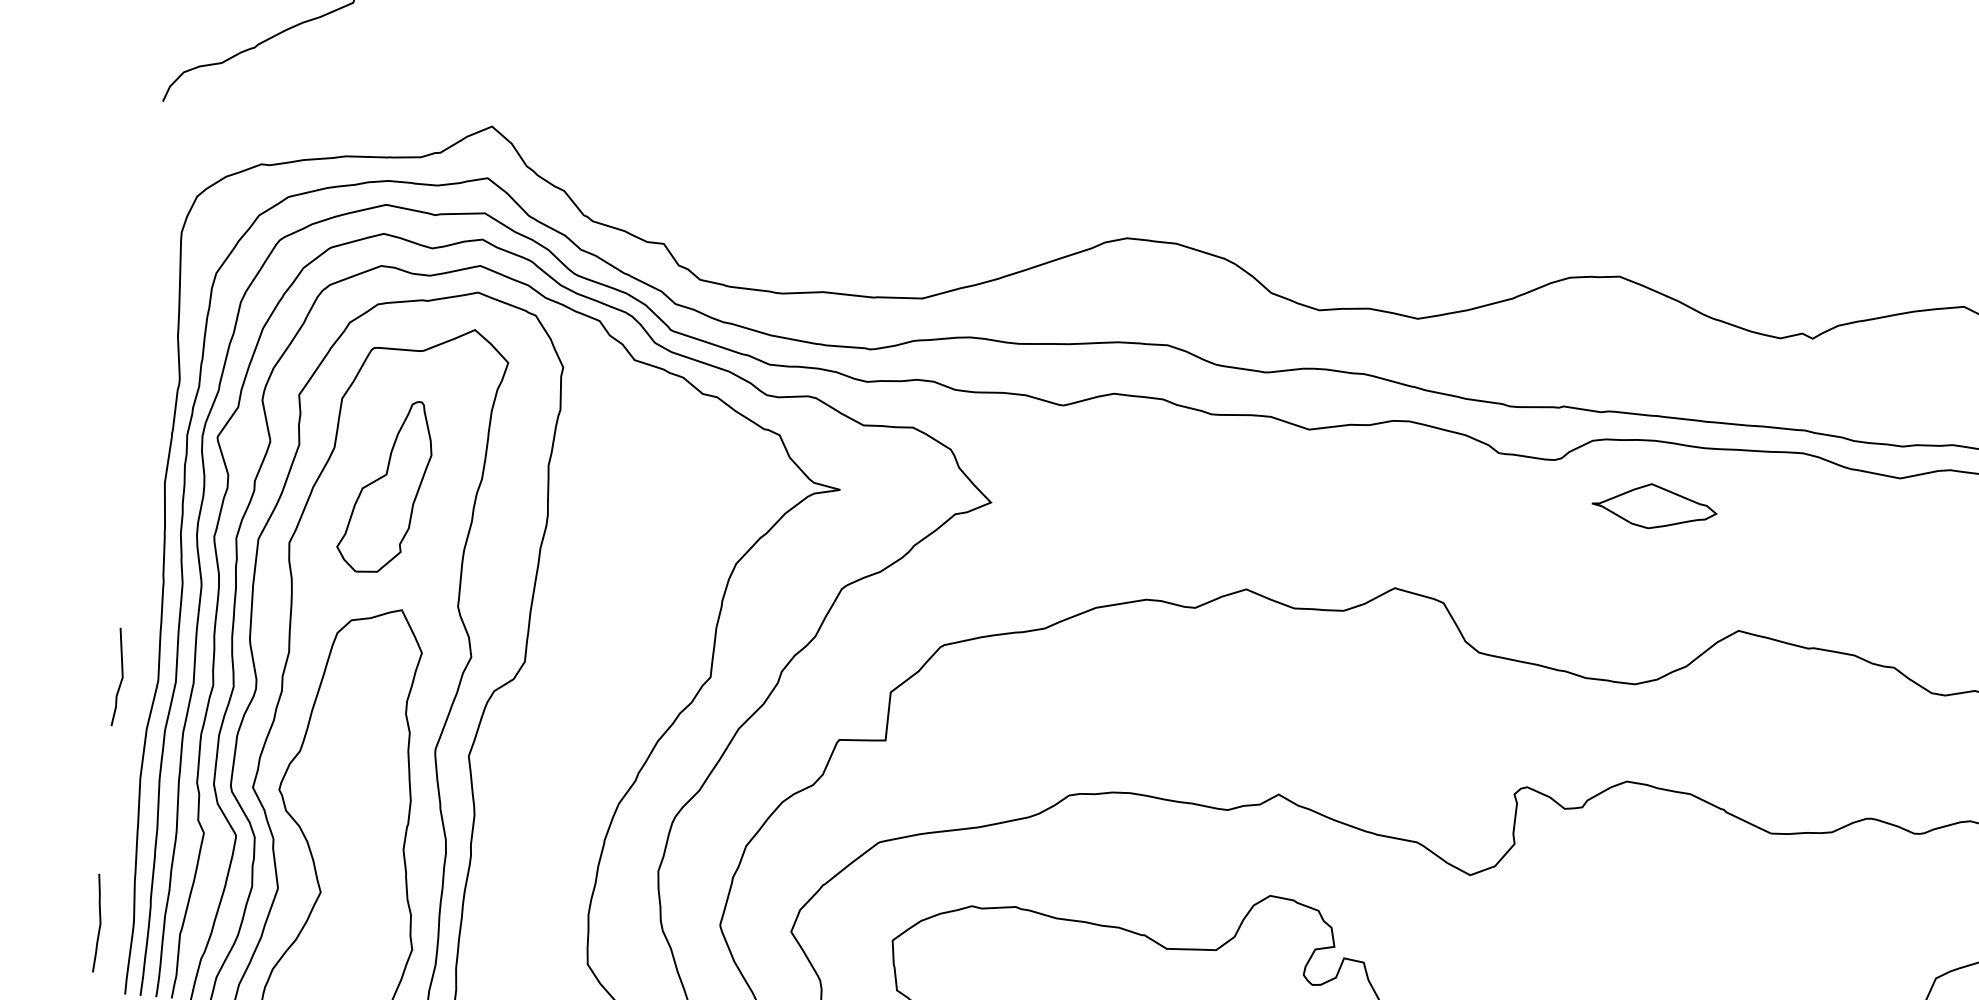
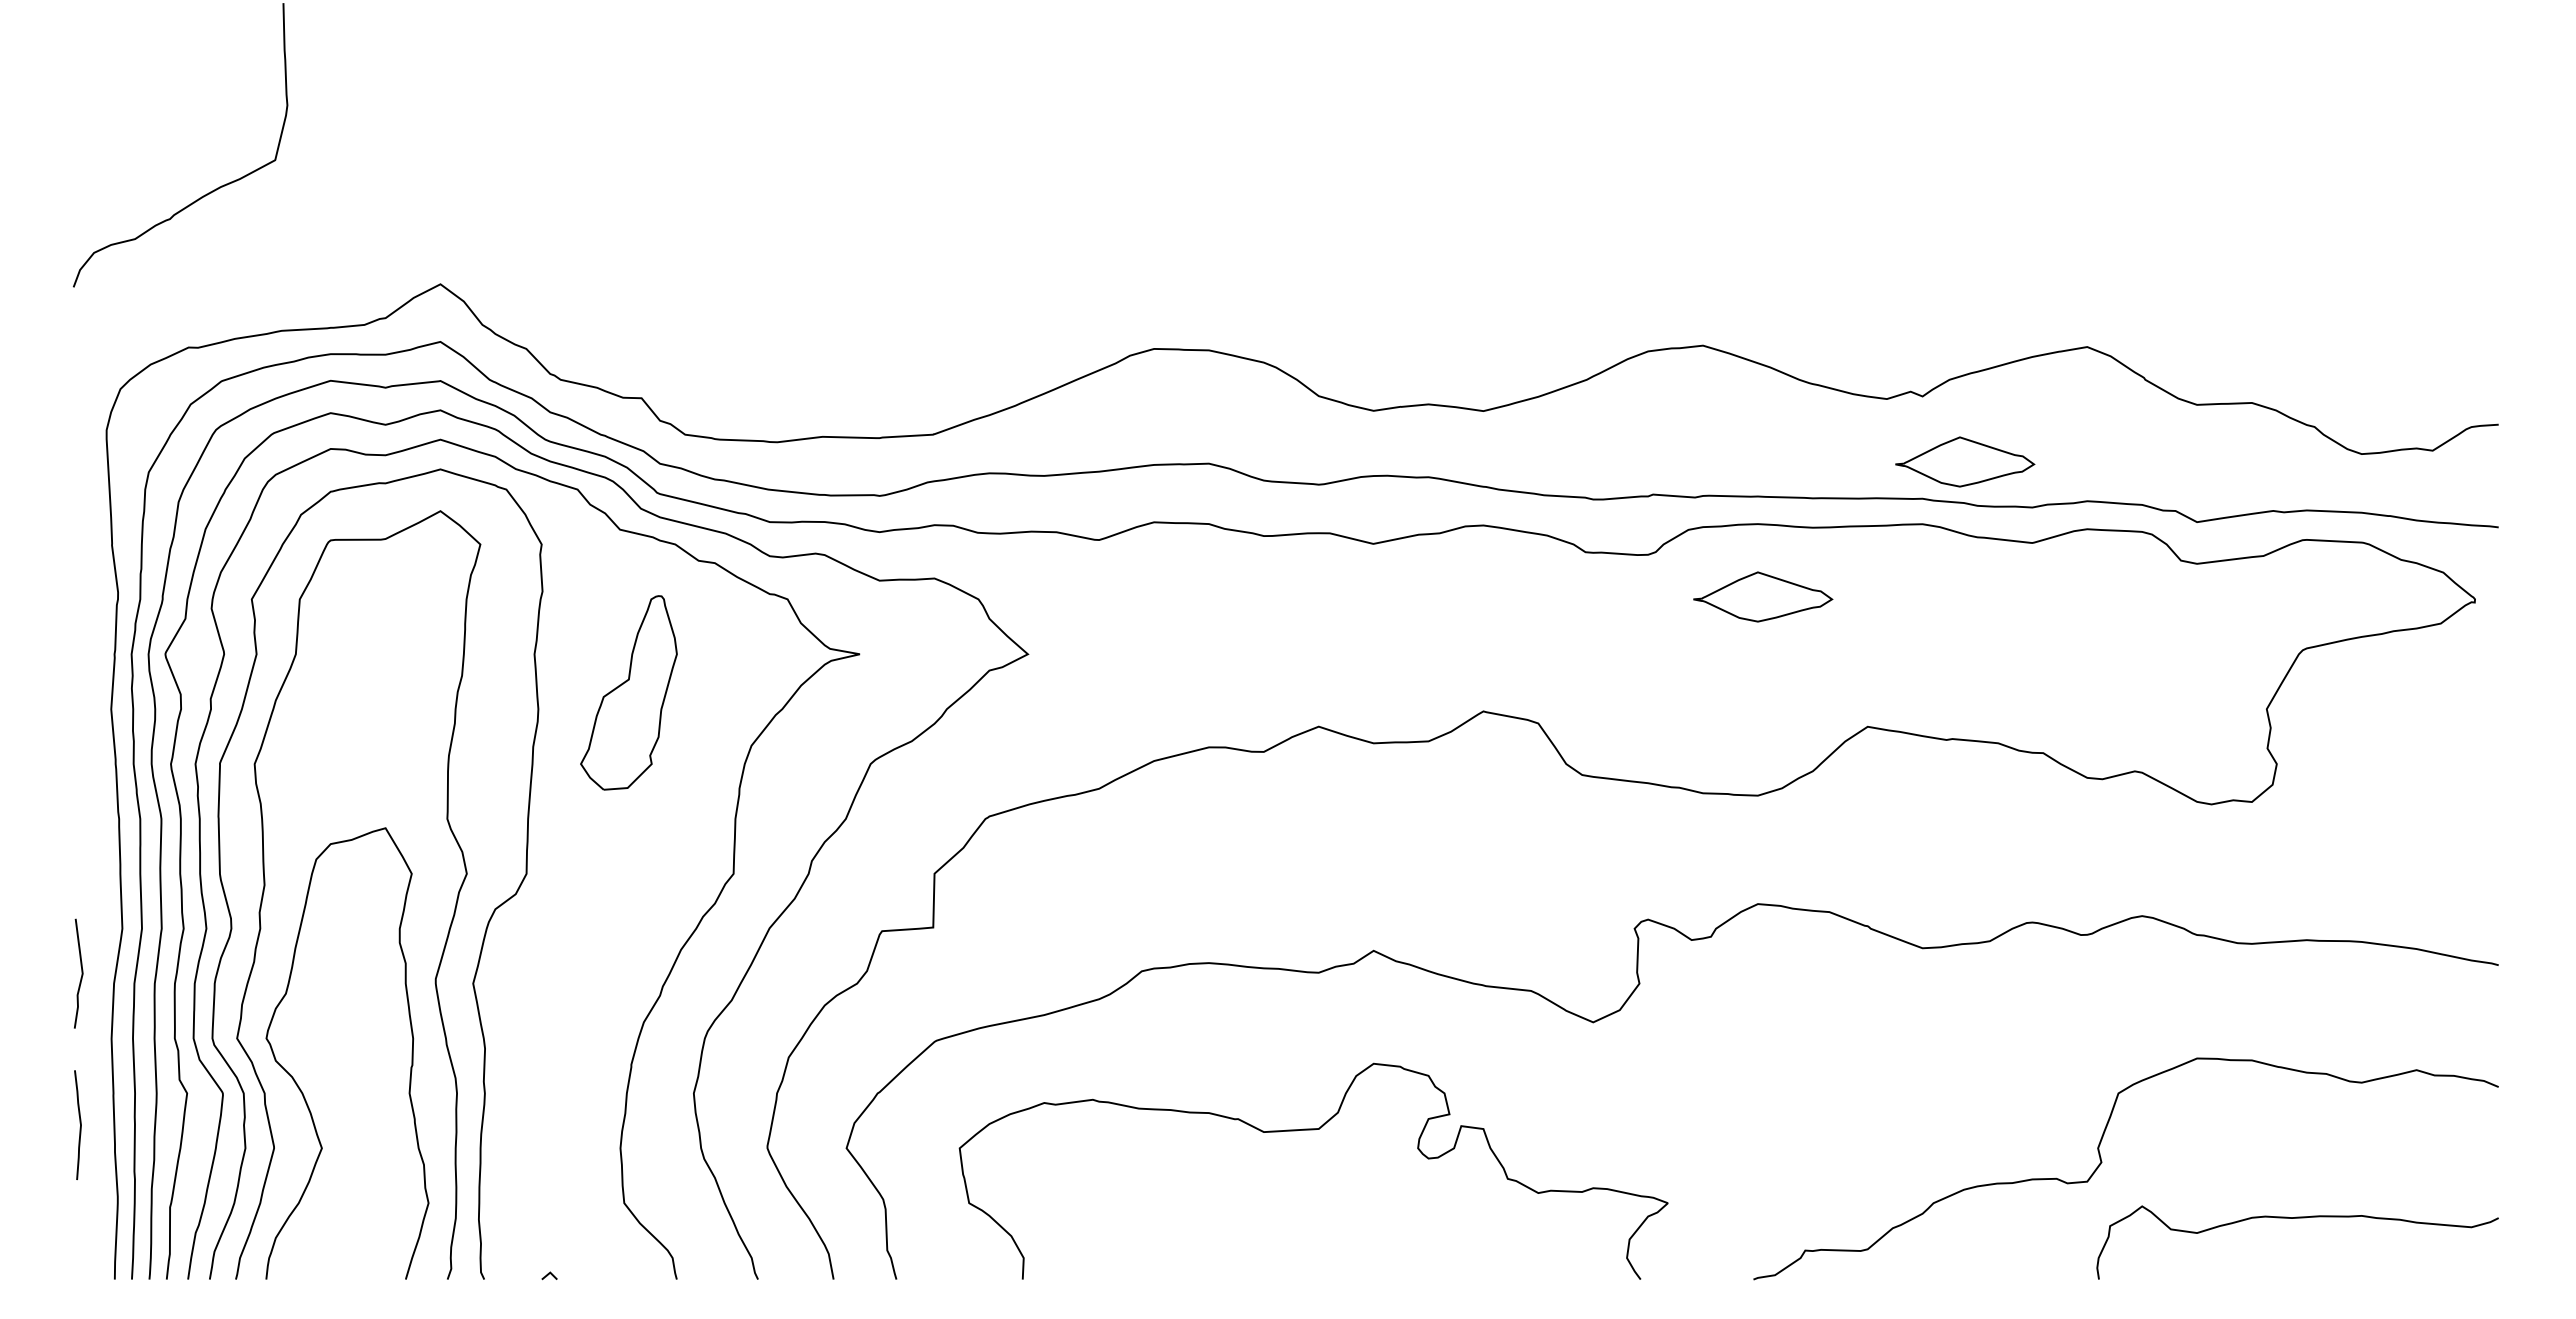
part: (1846, 400) -> (1965, 461), added
part: (385, 486) -> (628, 692), moved
curve: (121, 677) -> (81, 973), moved
curve: (99, 921) -> (79, 1123), moved

